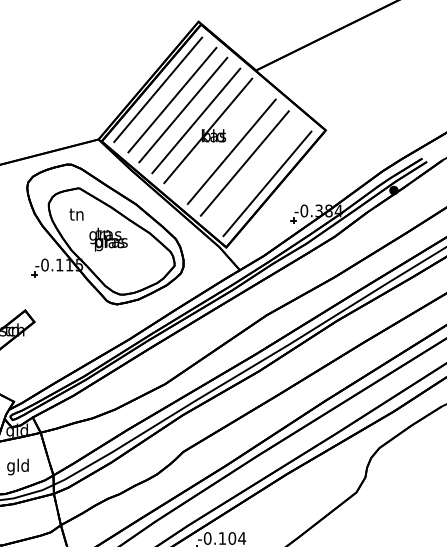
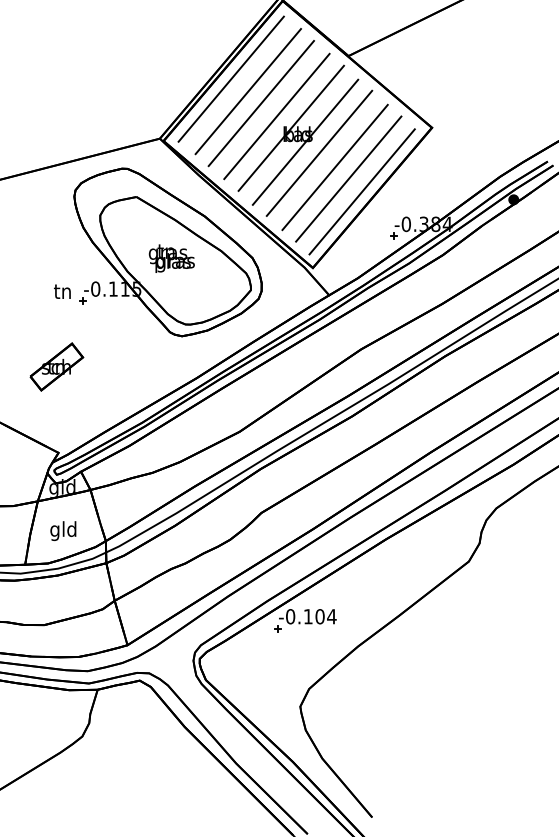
line: (220, 141) -> (305, 141), added
line: (256, 172) -> (348, 178), added
text: (76, 214) -> (62, 291), moved

